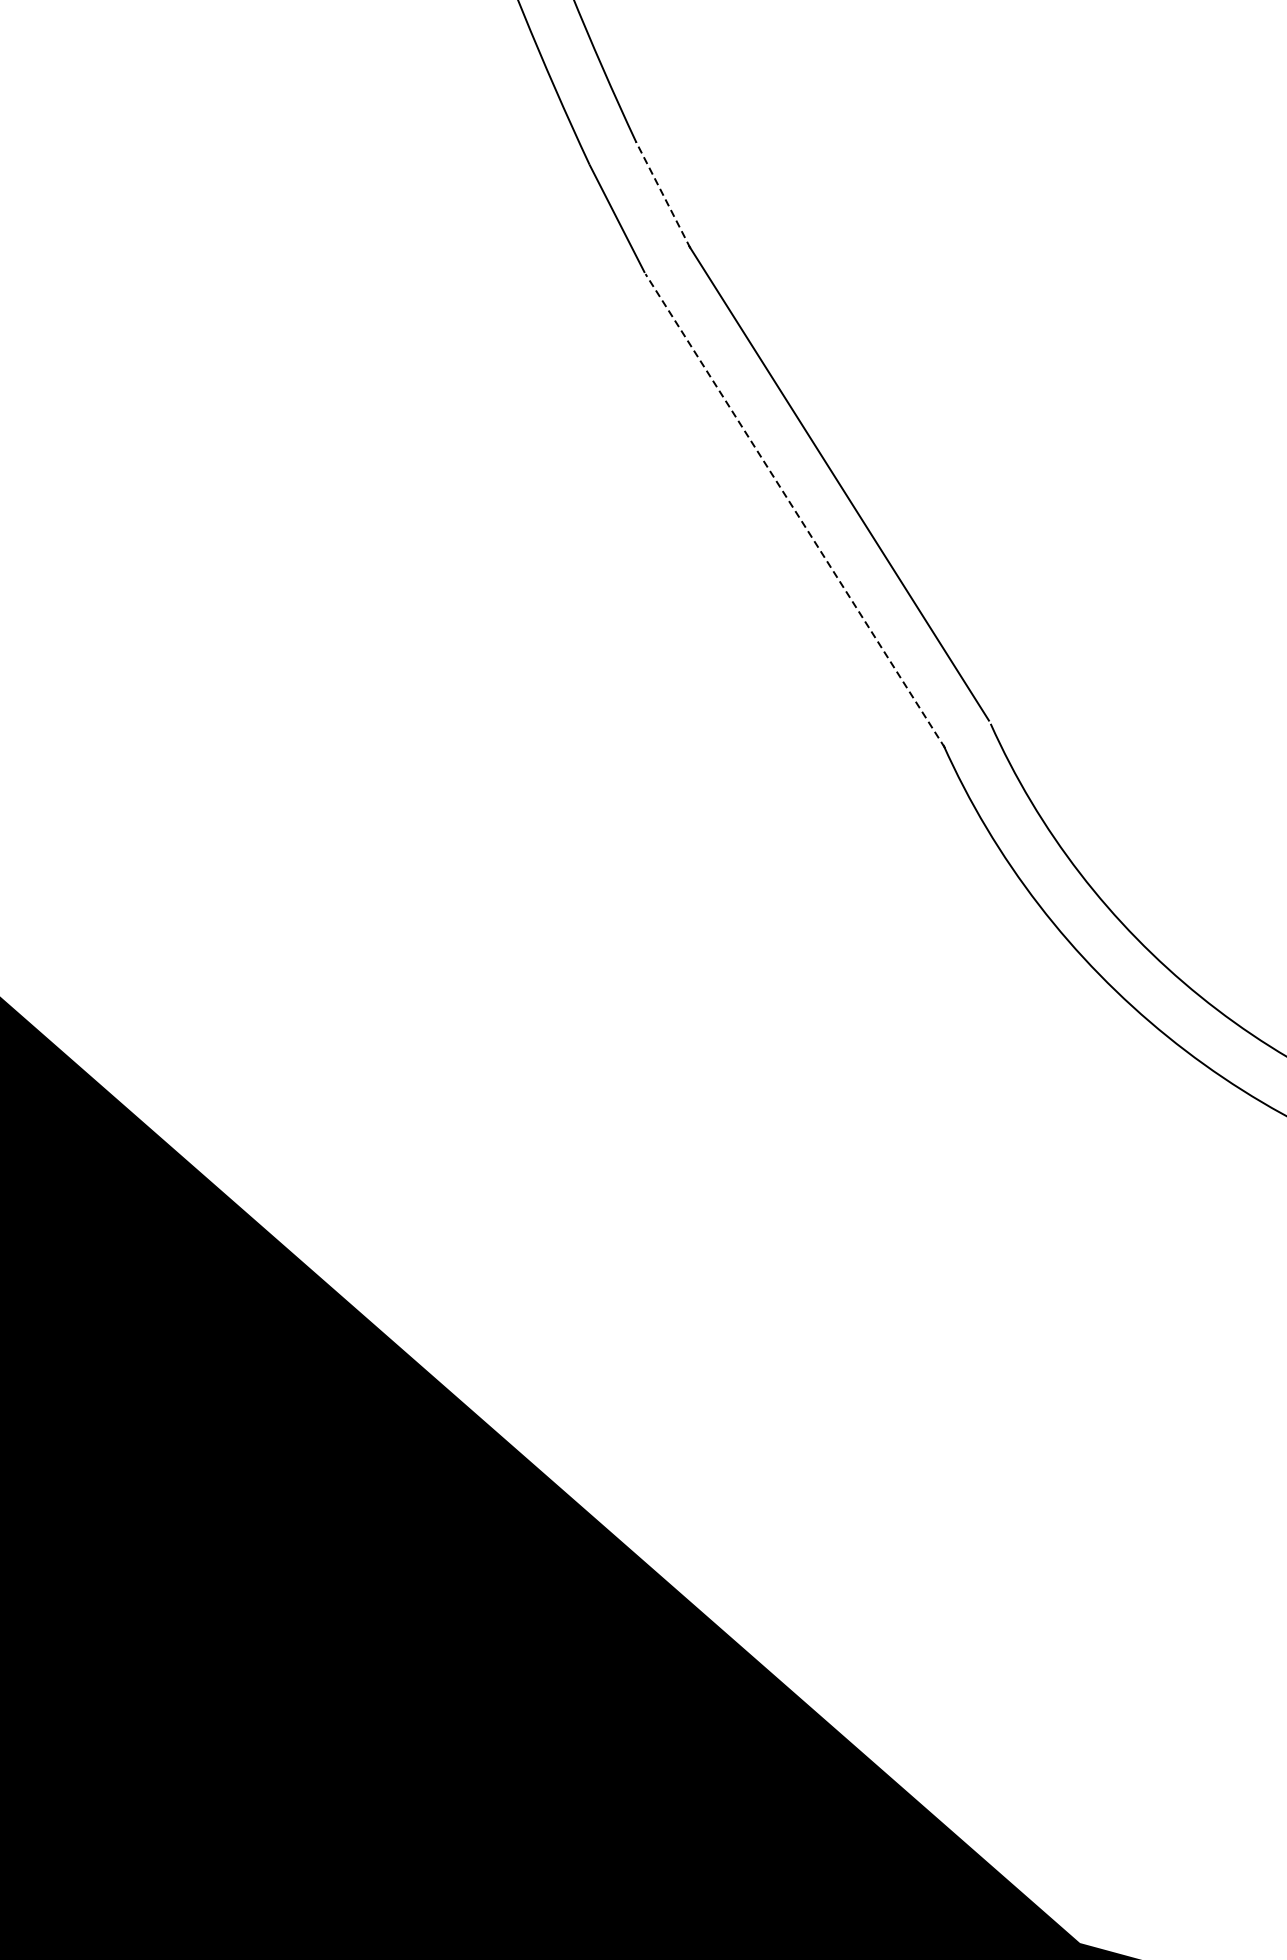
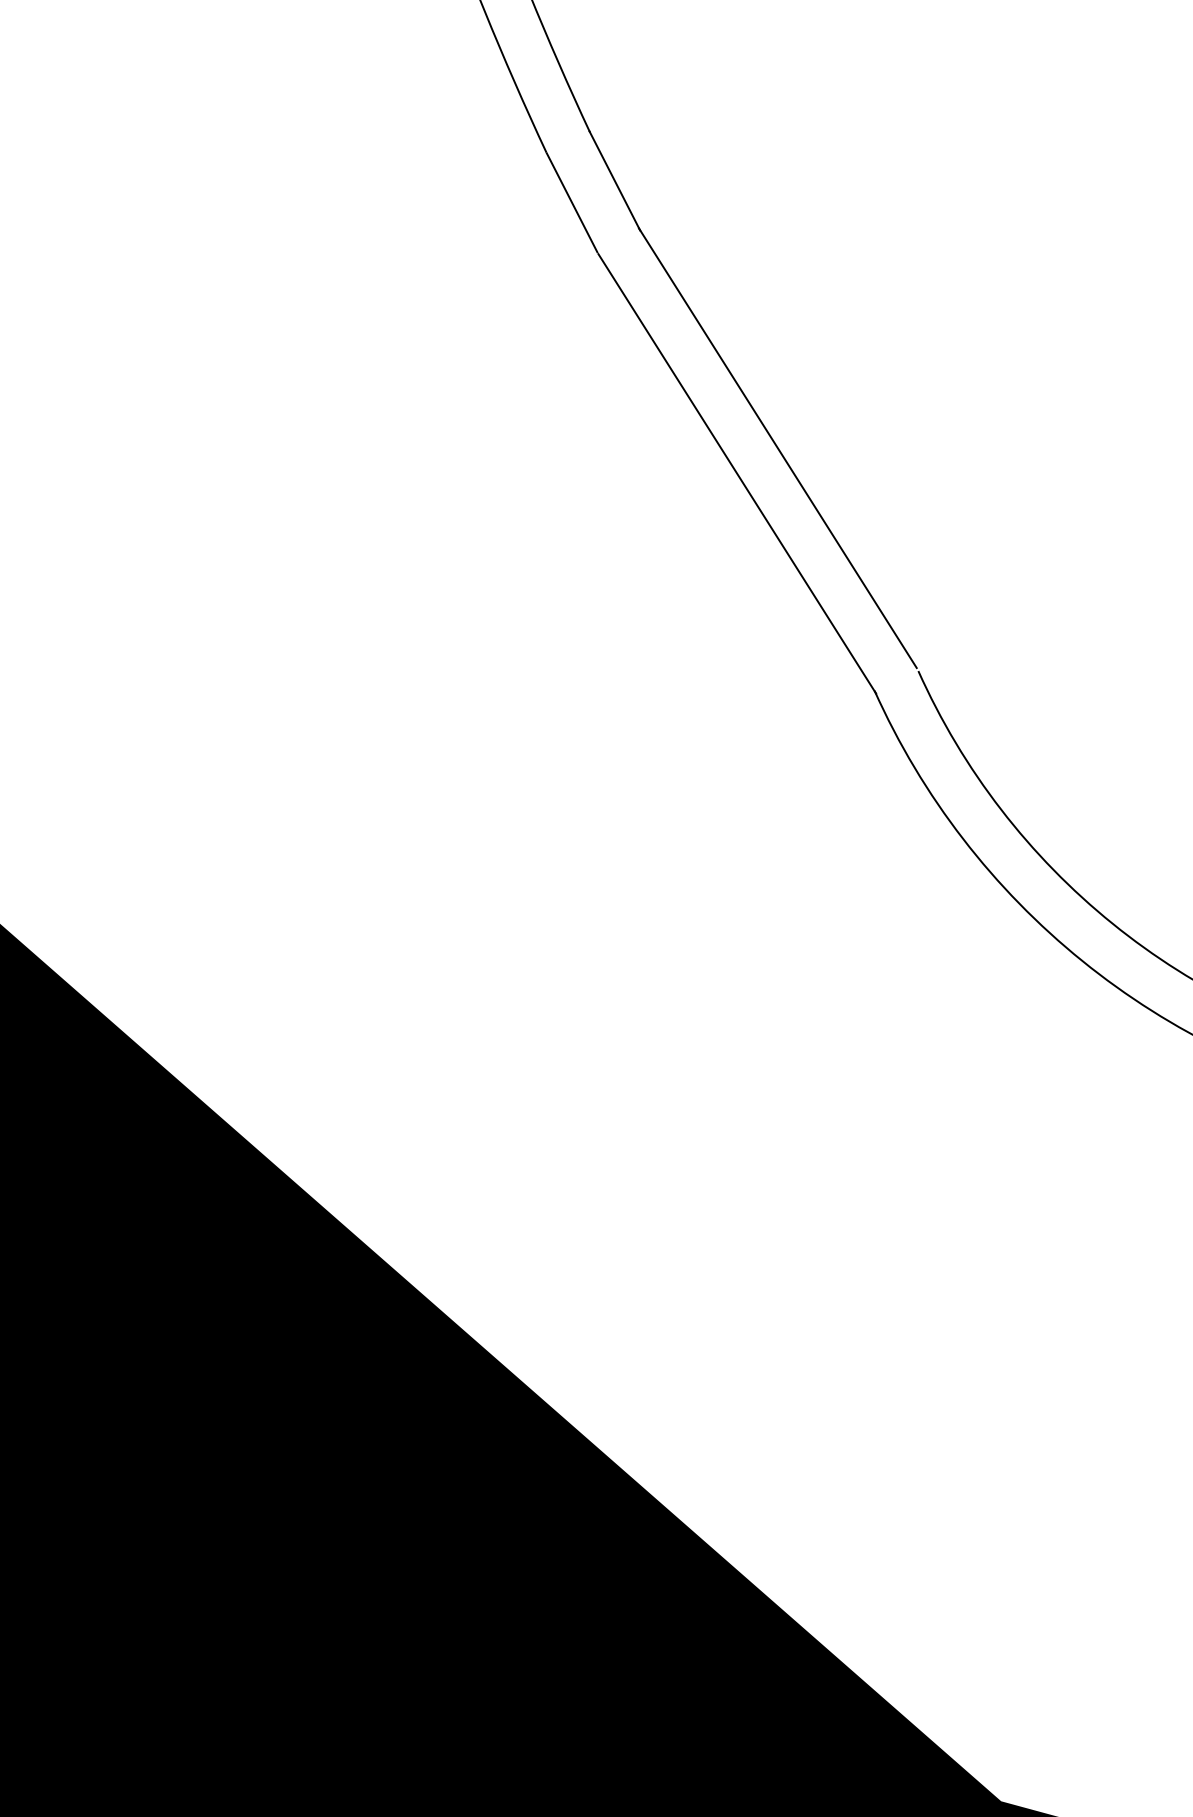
line: (662, 194) -> (614, 180), dashed -> solid
line: (795, 510) -> (737, 473), dashed -> solid

